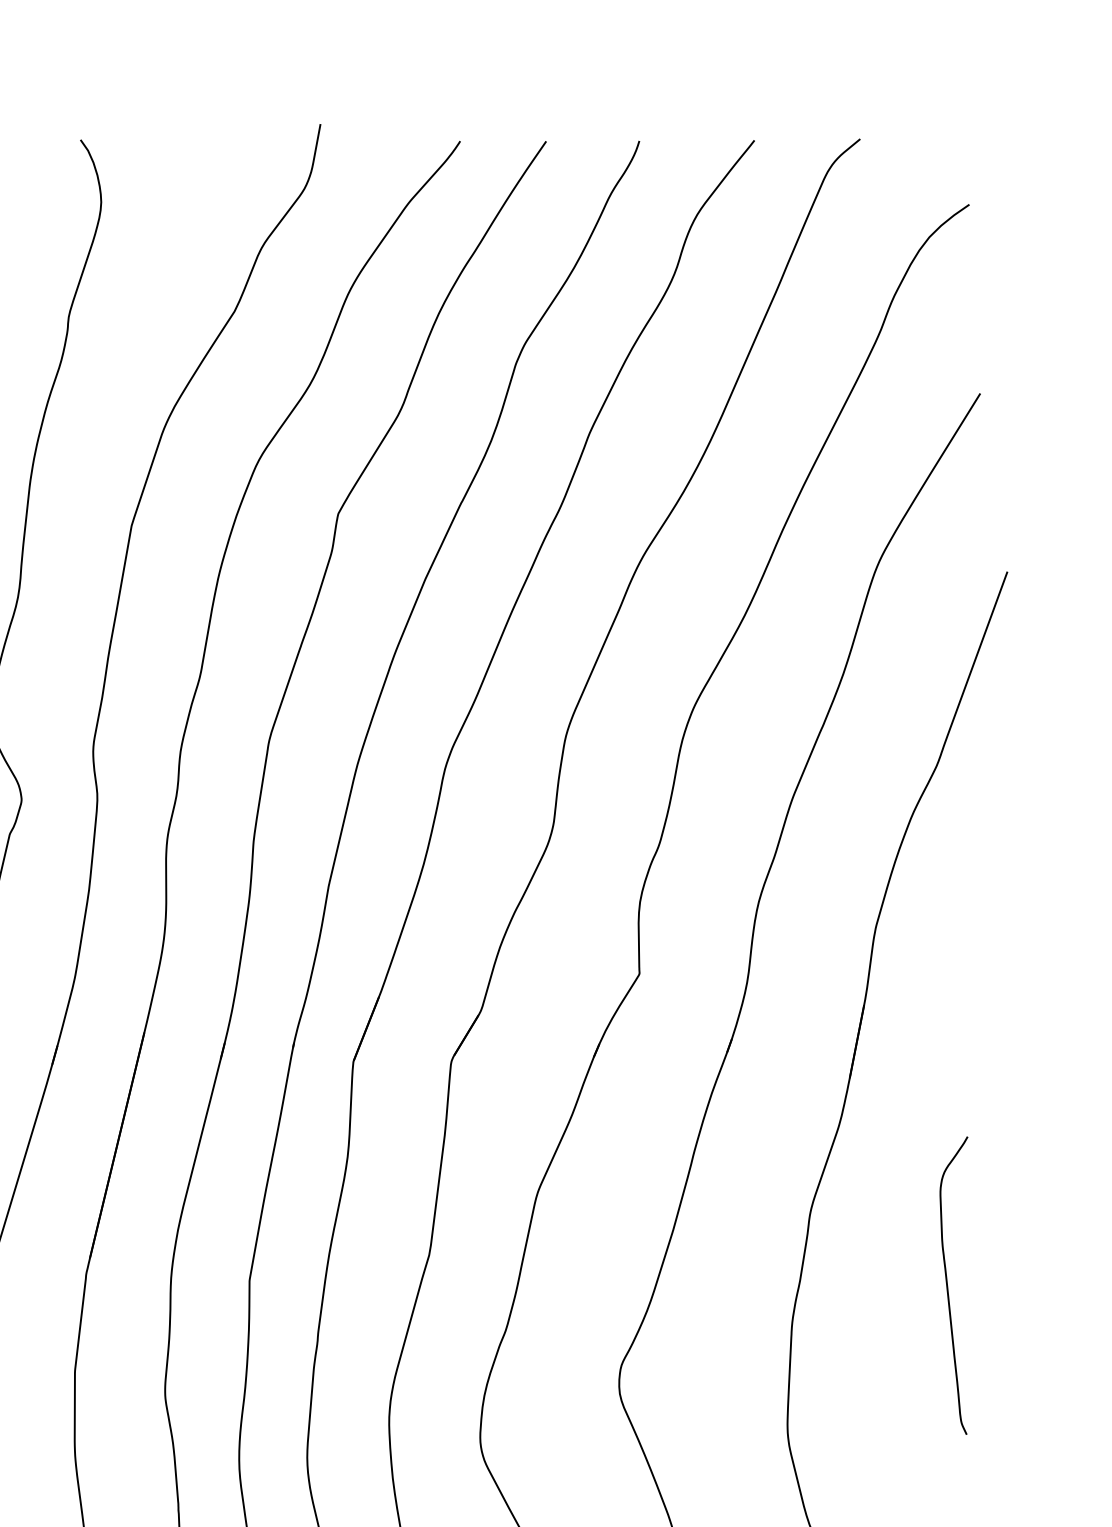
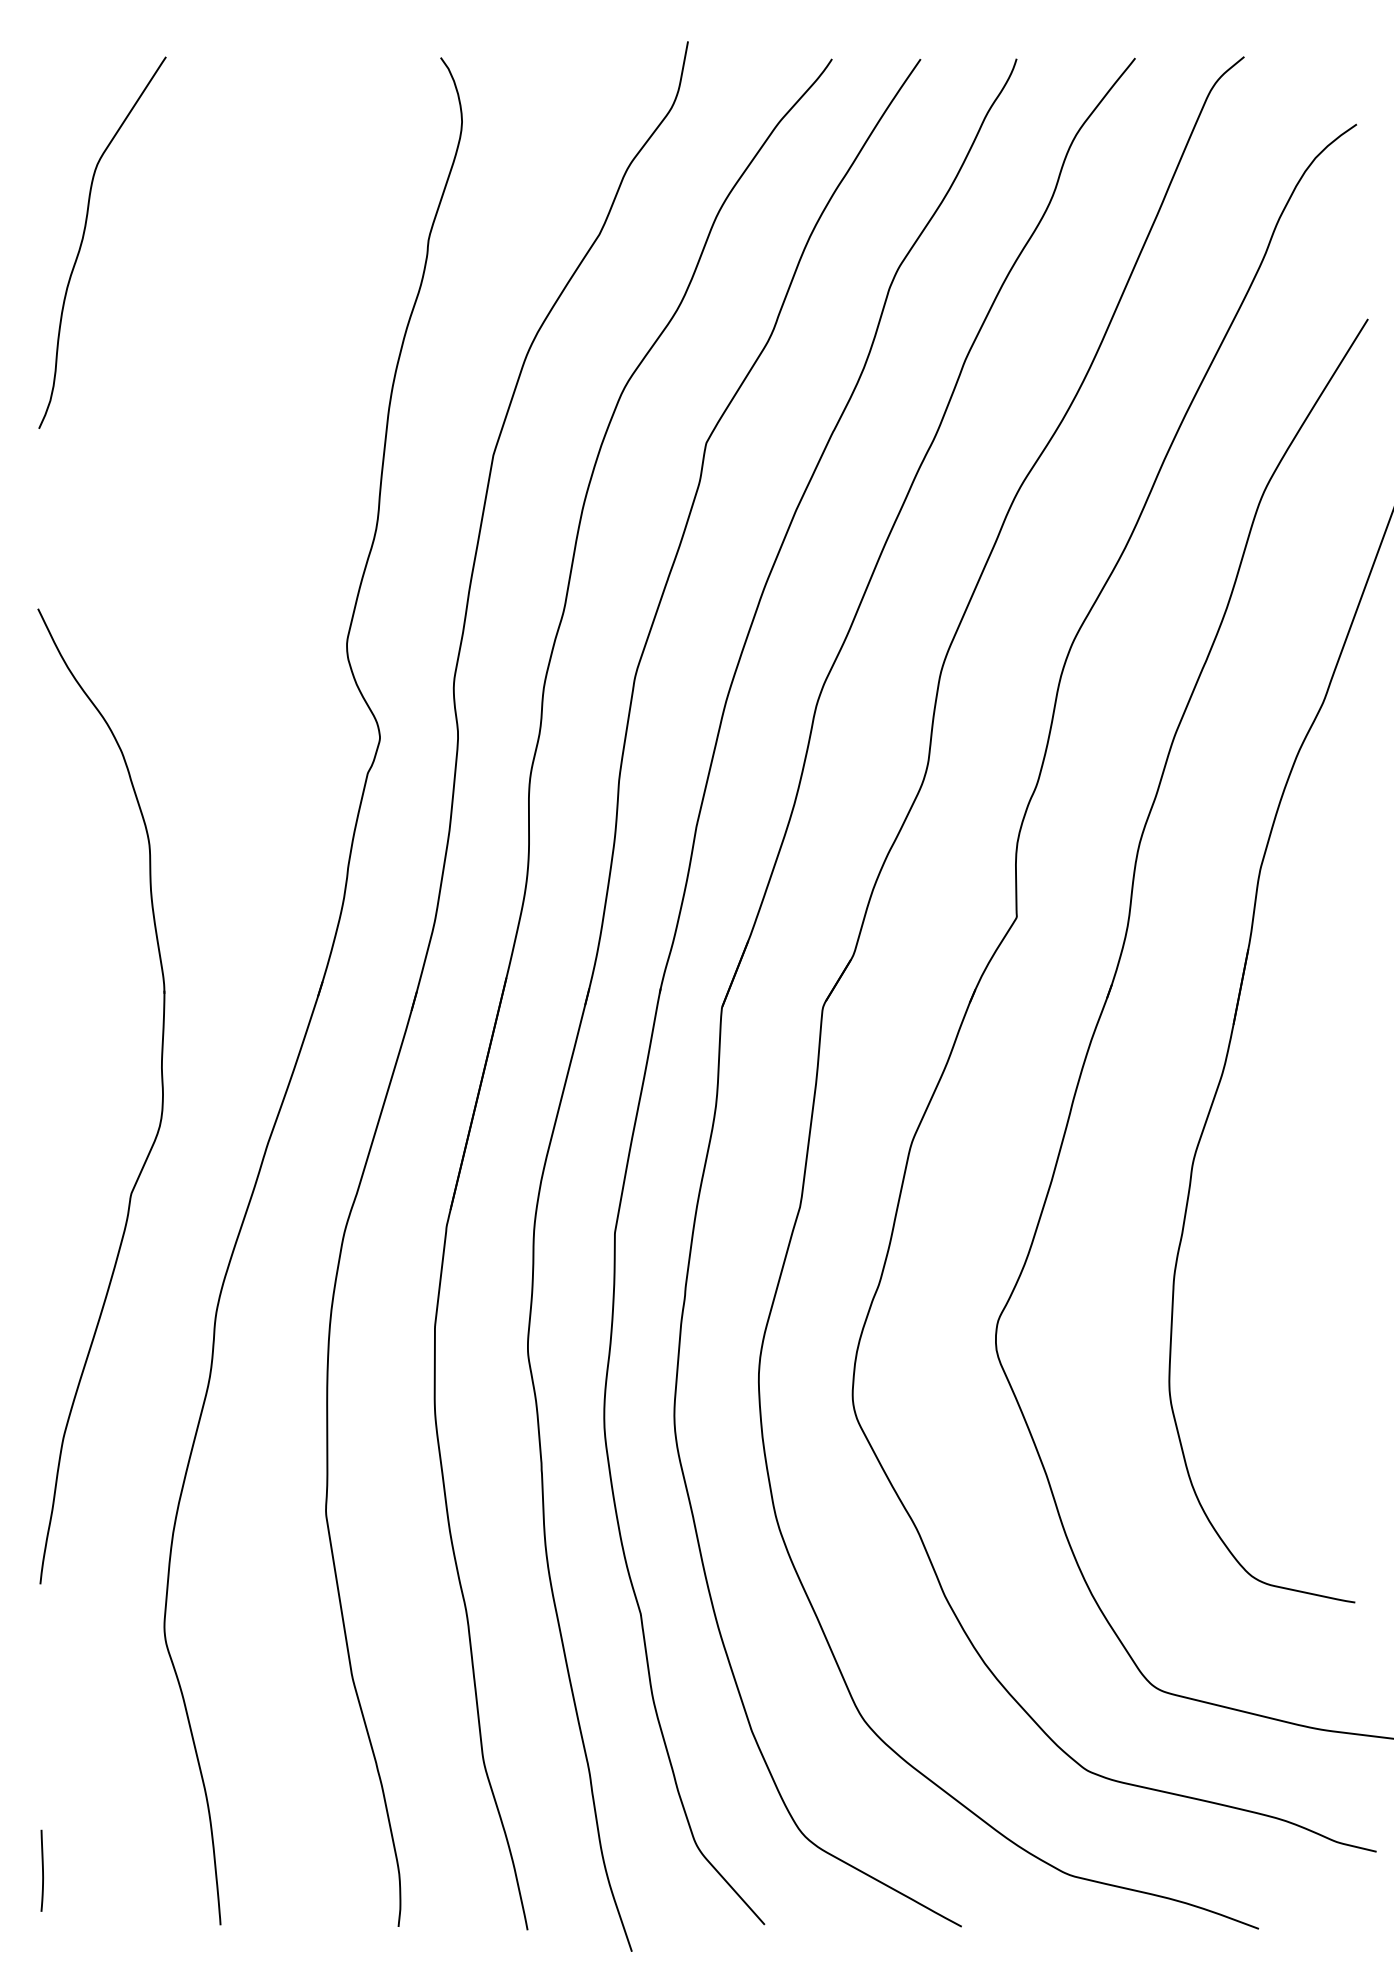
curve: (947, 1285) -> (1334, 1238), removed

